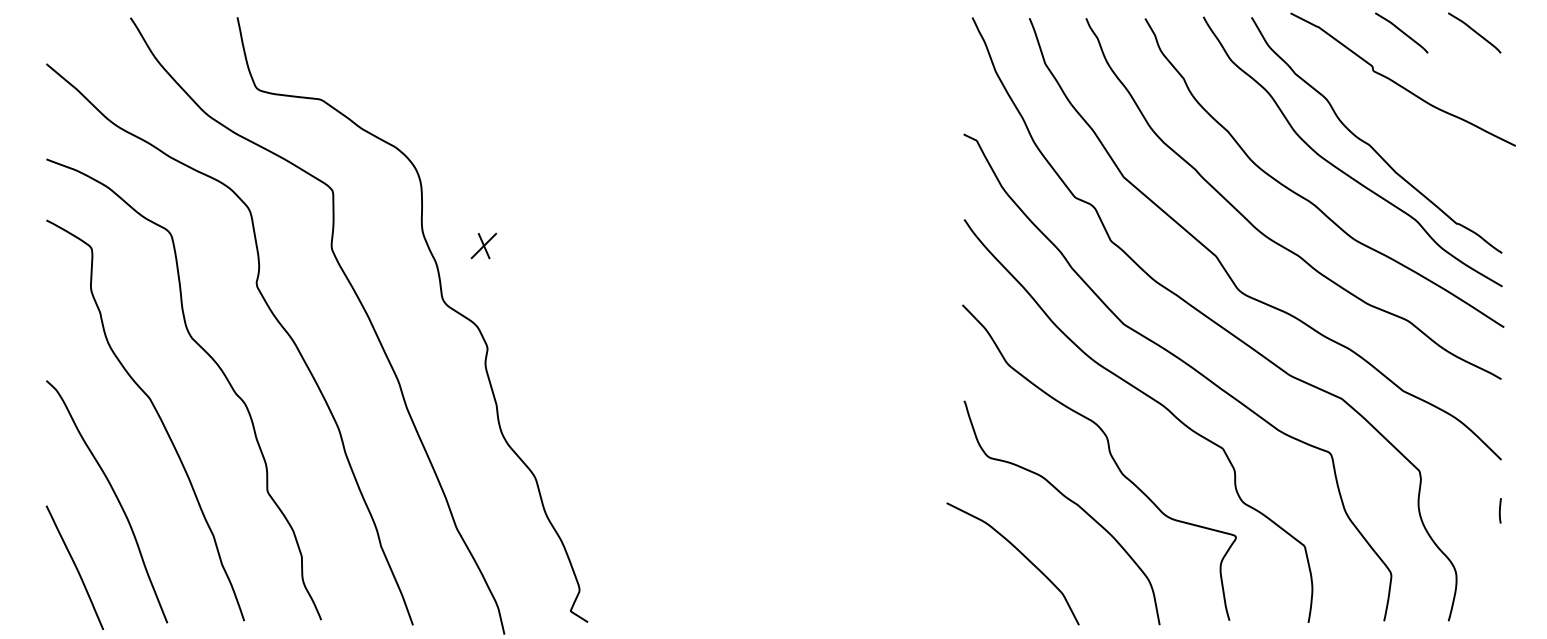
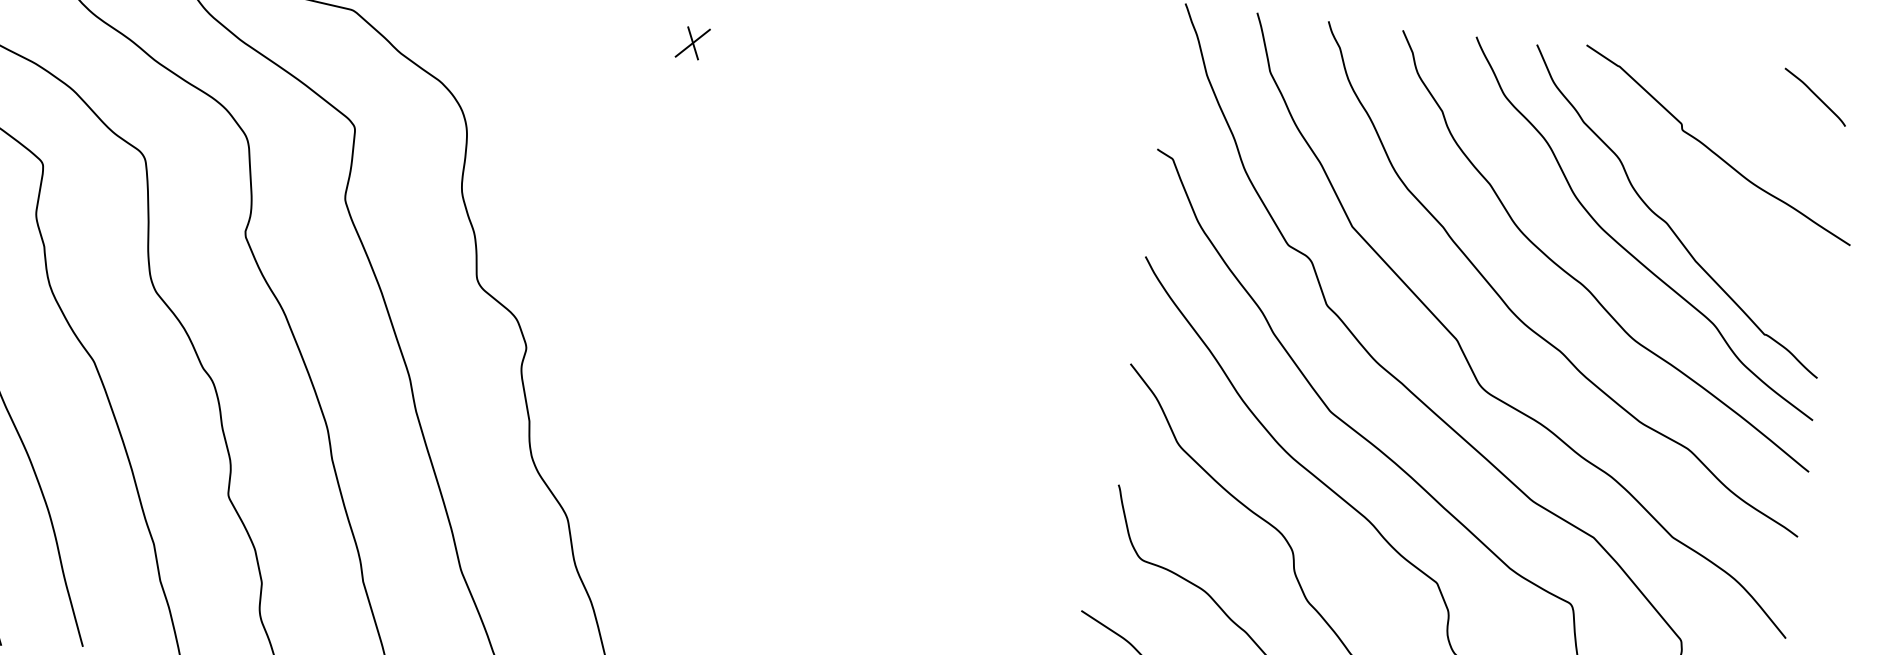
curve: (1401, 32) -> (1723, 85), removed
part: (483, 246) -> (692, 43), moved

